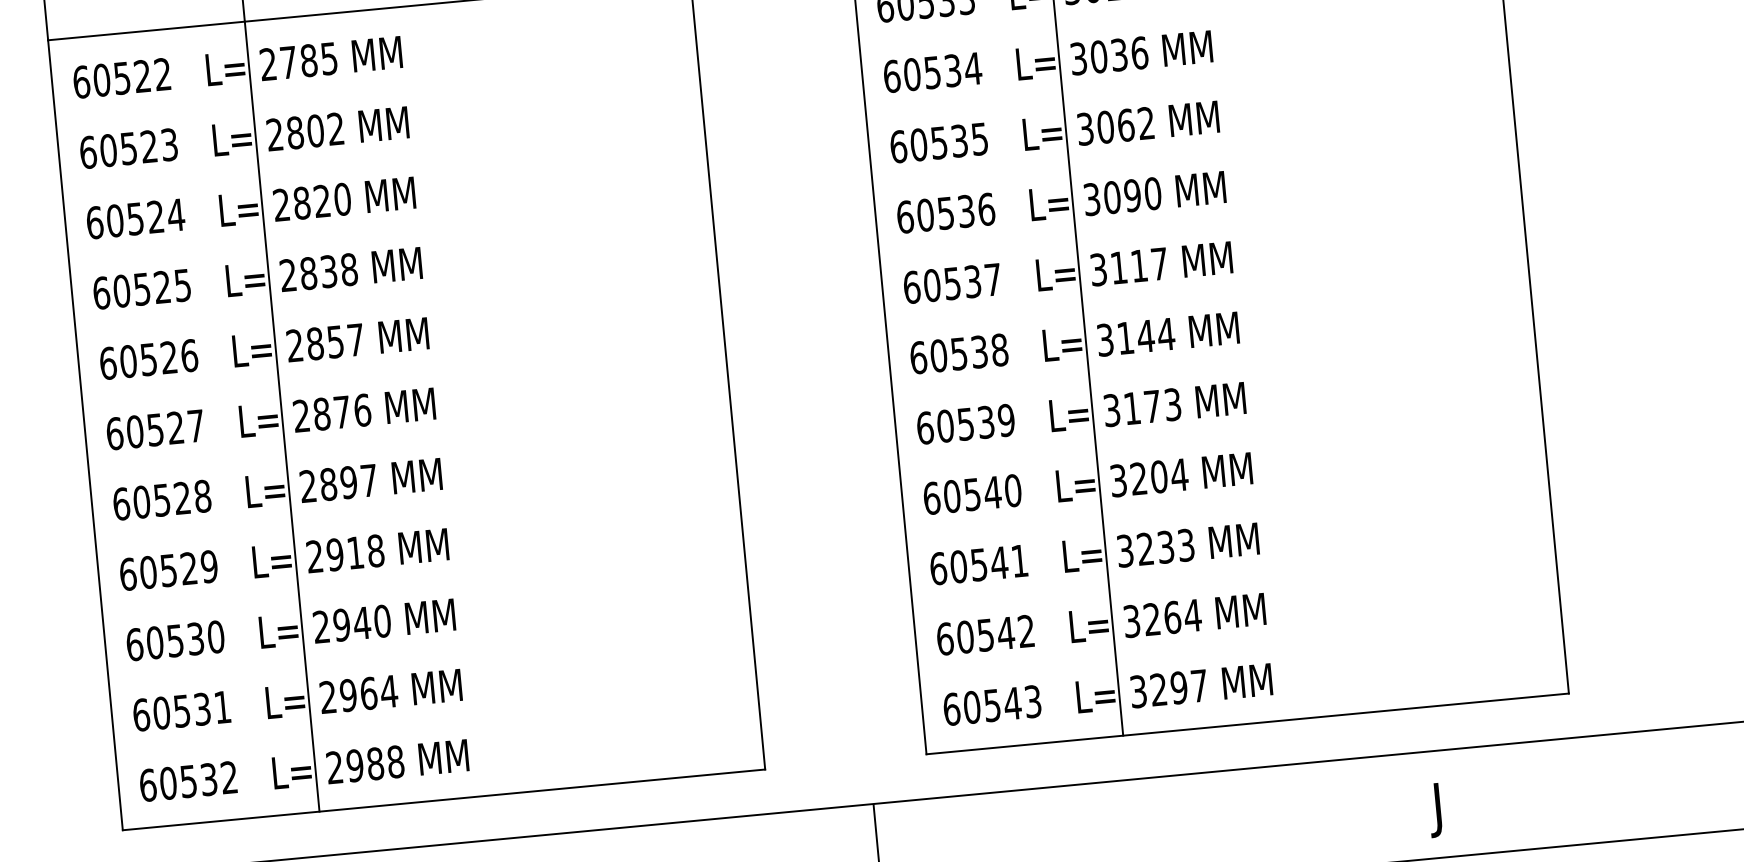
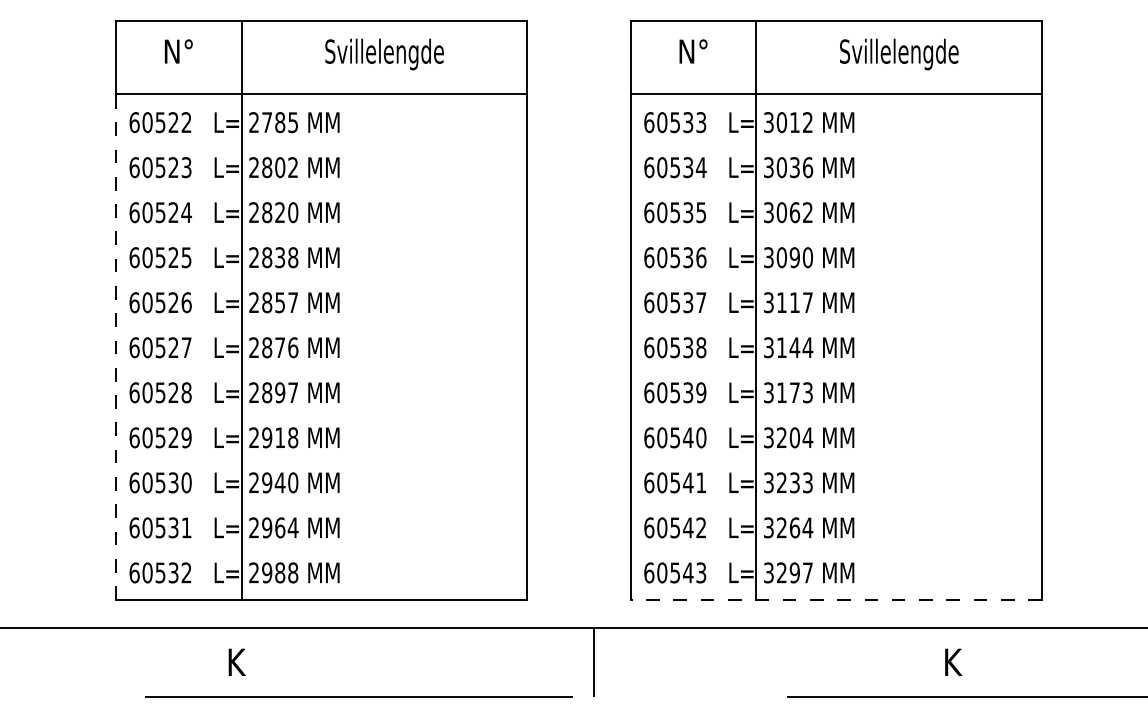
line: (84, 434) -> (115, 346), solid -> dashed
line: (1248, 723) -> (836, 599), solid -> dashed
text: (1440, 809) -> (953, 665), J -> K

